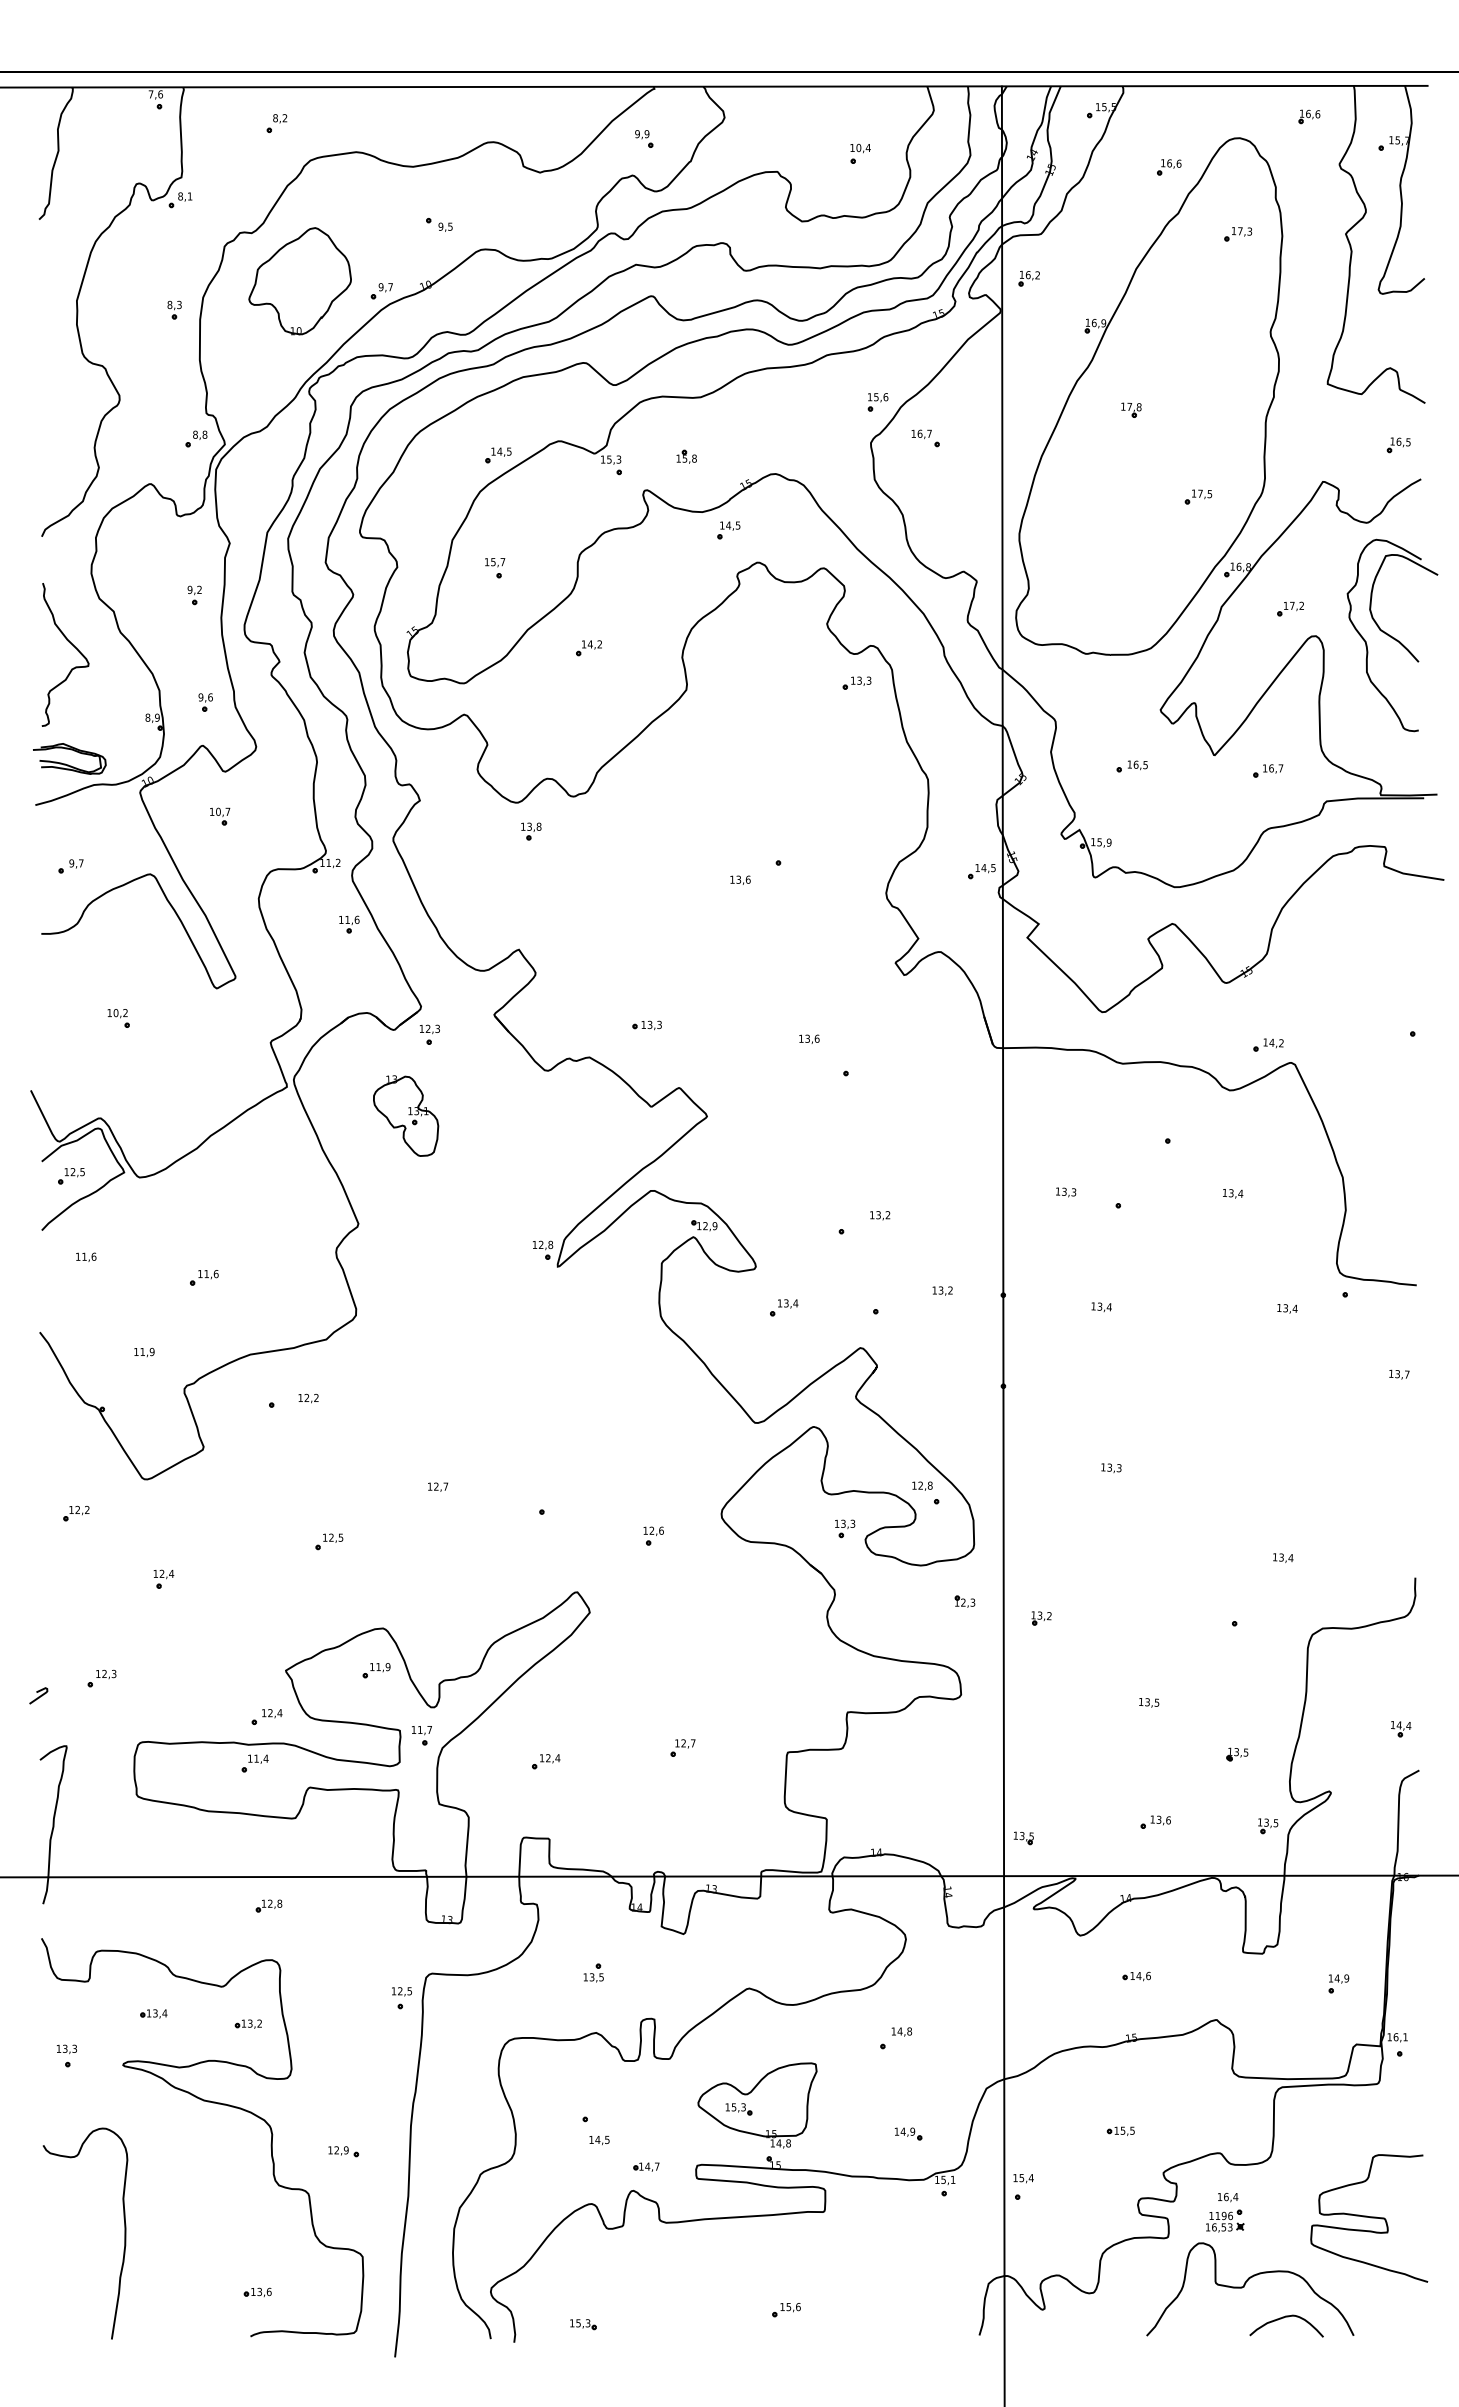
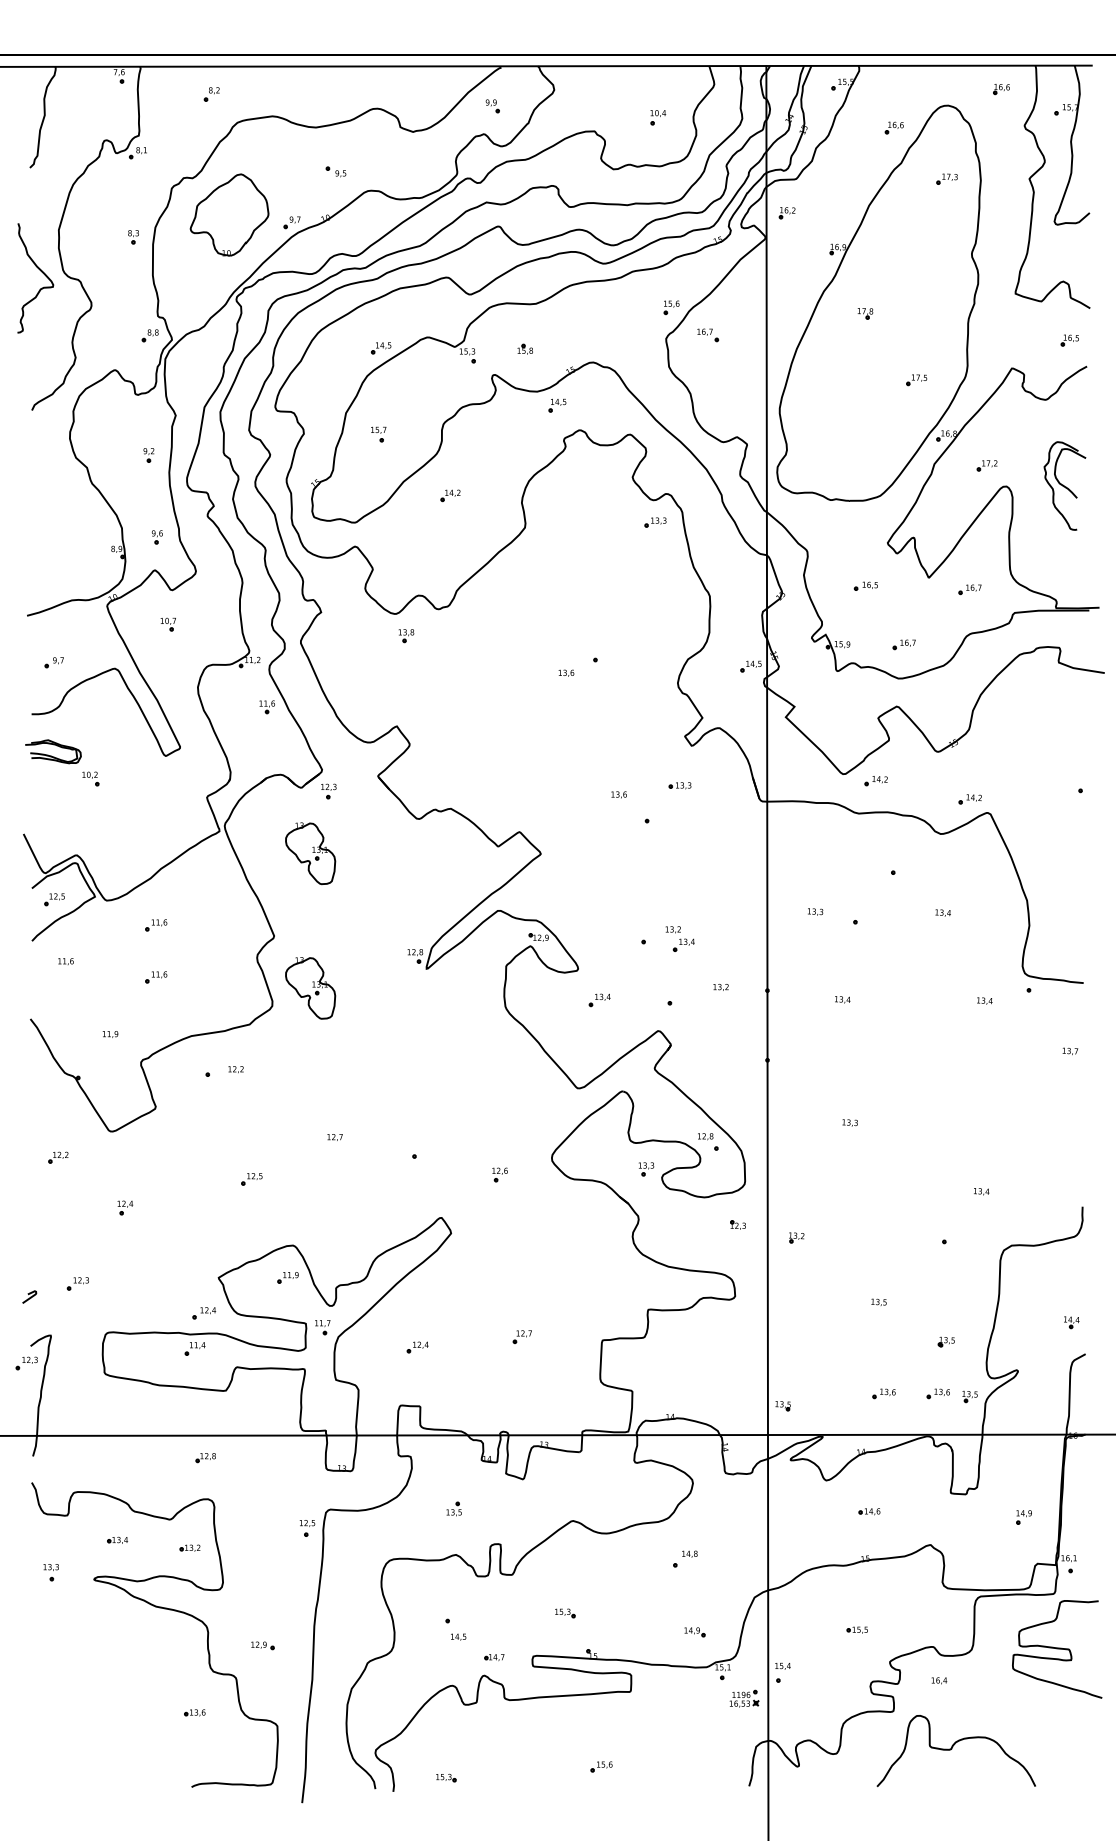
part: (1392, 635) -> (1065, 486), size x0.6
curve: (73, 646) -> (41, 271), moved
part: (68, 764) -> (52, 756), moved
part: (1182, 842) -> (904, 644), added
part: (1145, 1020) -> (876, 780), added
part: (646, 1025) -> (679, 785), moved
part: (204, 1209) -> (156, 925), added
part: (894, 1235) -> (684, 944), added
part: (406, 1291) -> (310, 987), added
part: (34, 1782) -> (26, 1363), added
part: (1226, 1821) -> (938, 1393), added
part: (757, 2105) -> (579, 1610), removed
curve: (1369, 2217) -> (1057, 1648), moved
part: (1225, 2220) -> (744, 1698), moved
curve: (124, 2233) -> (95, 1708), removed
part: (257, 2291) -> (194, 1712), moved
curve: (1283, 2318) -> (981, 1773), removed

